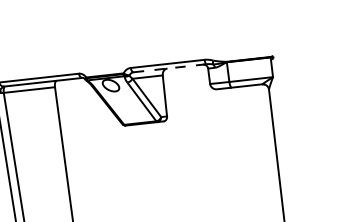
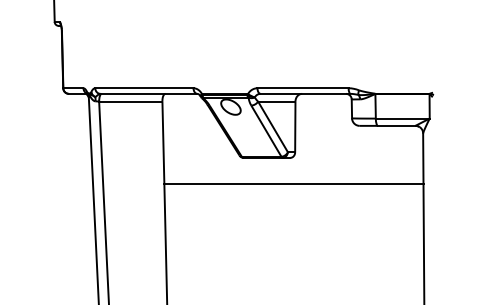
line: (170, 67) -> (305, 93), dashed -> solid
line: (168, 142) -> (293, 184), added

